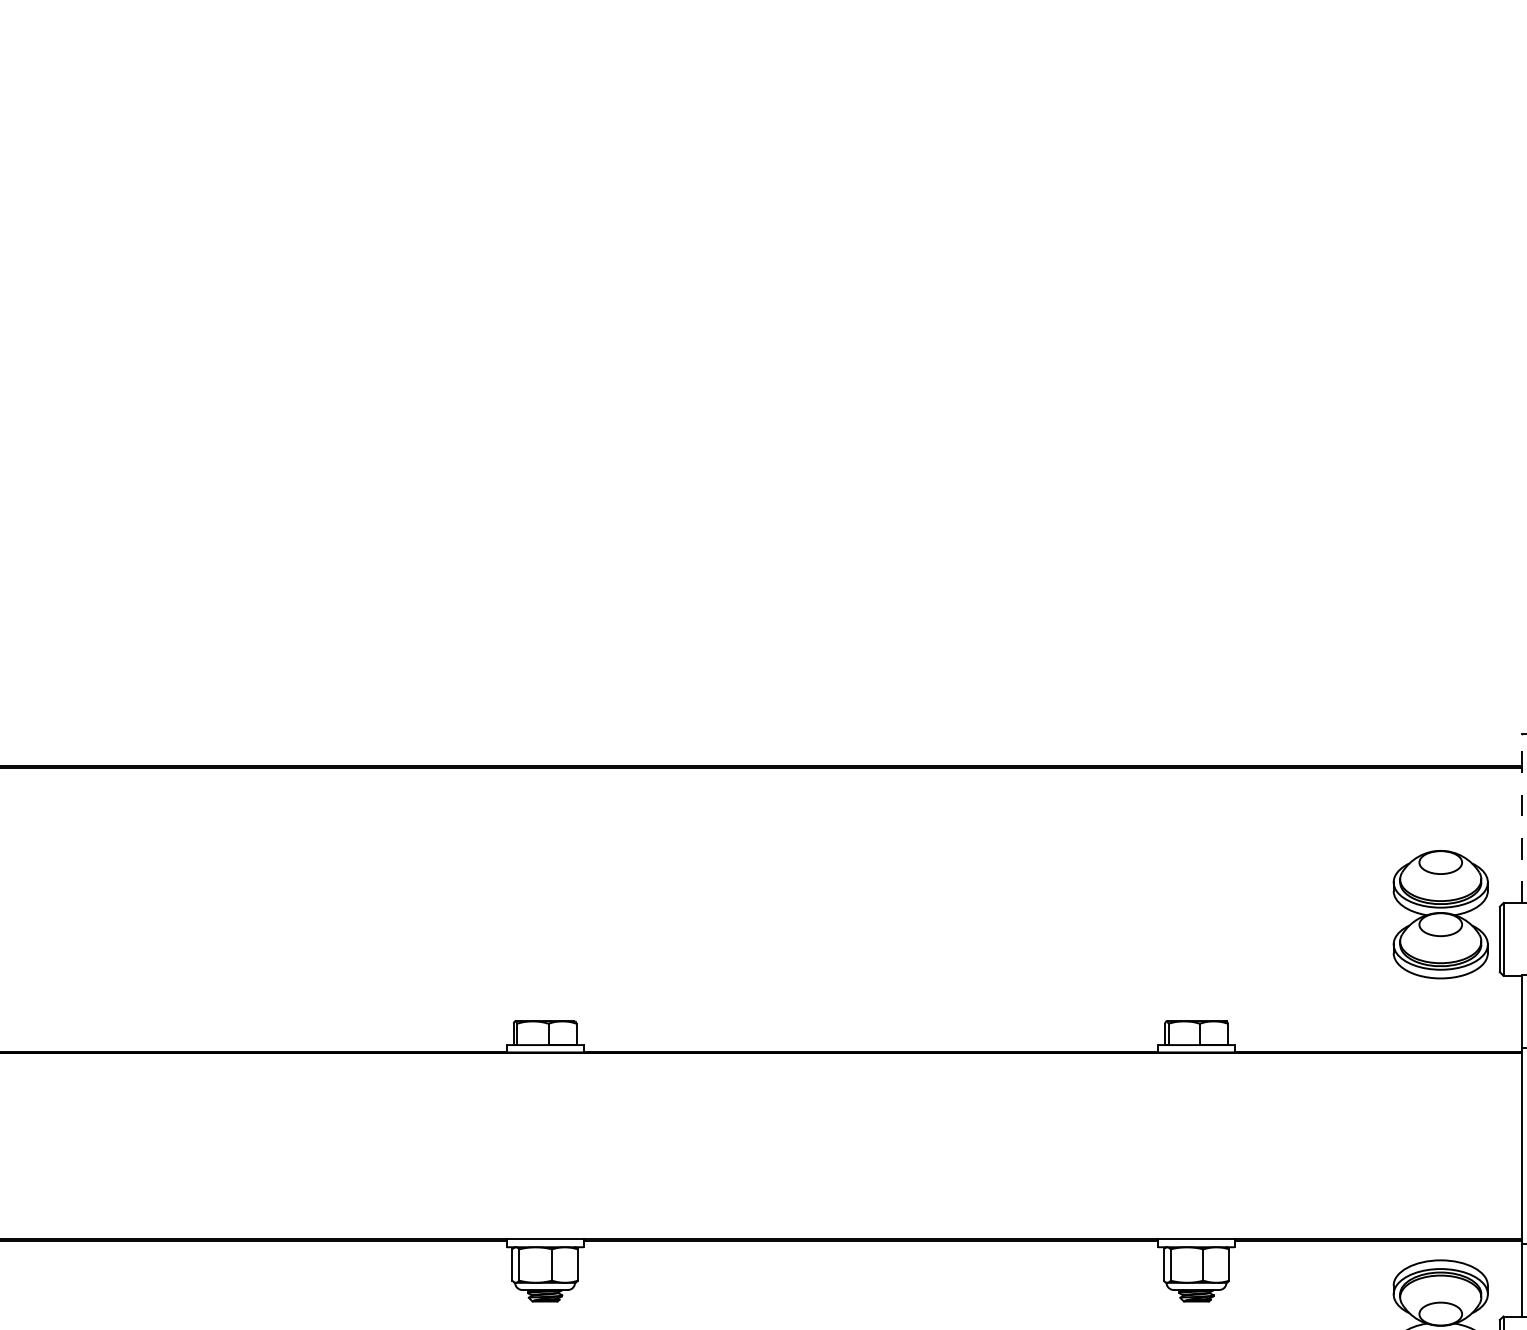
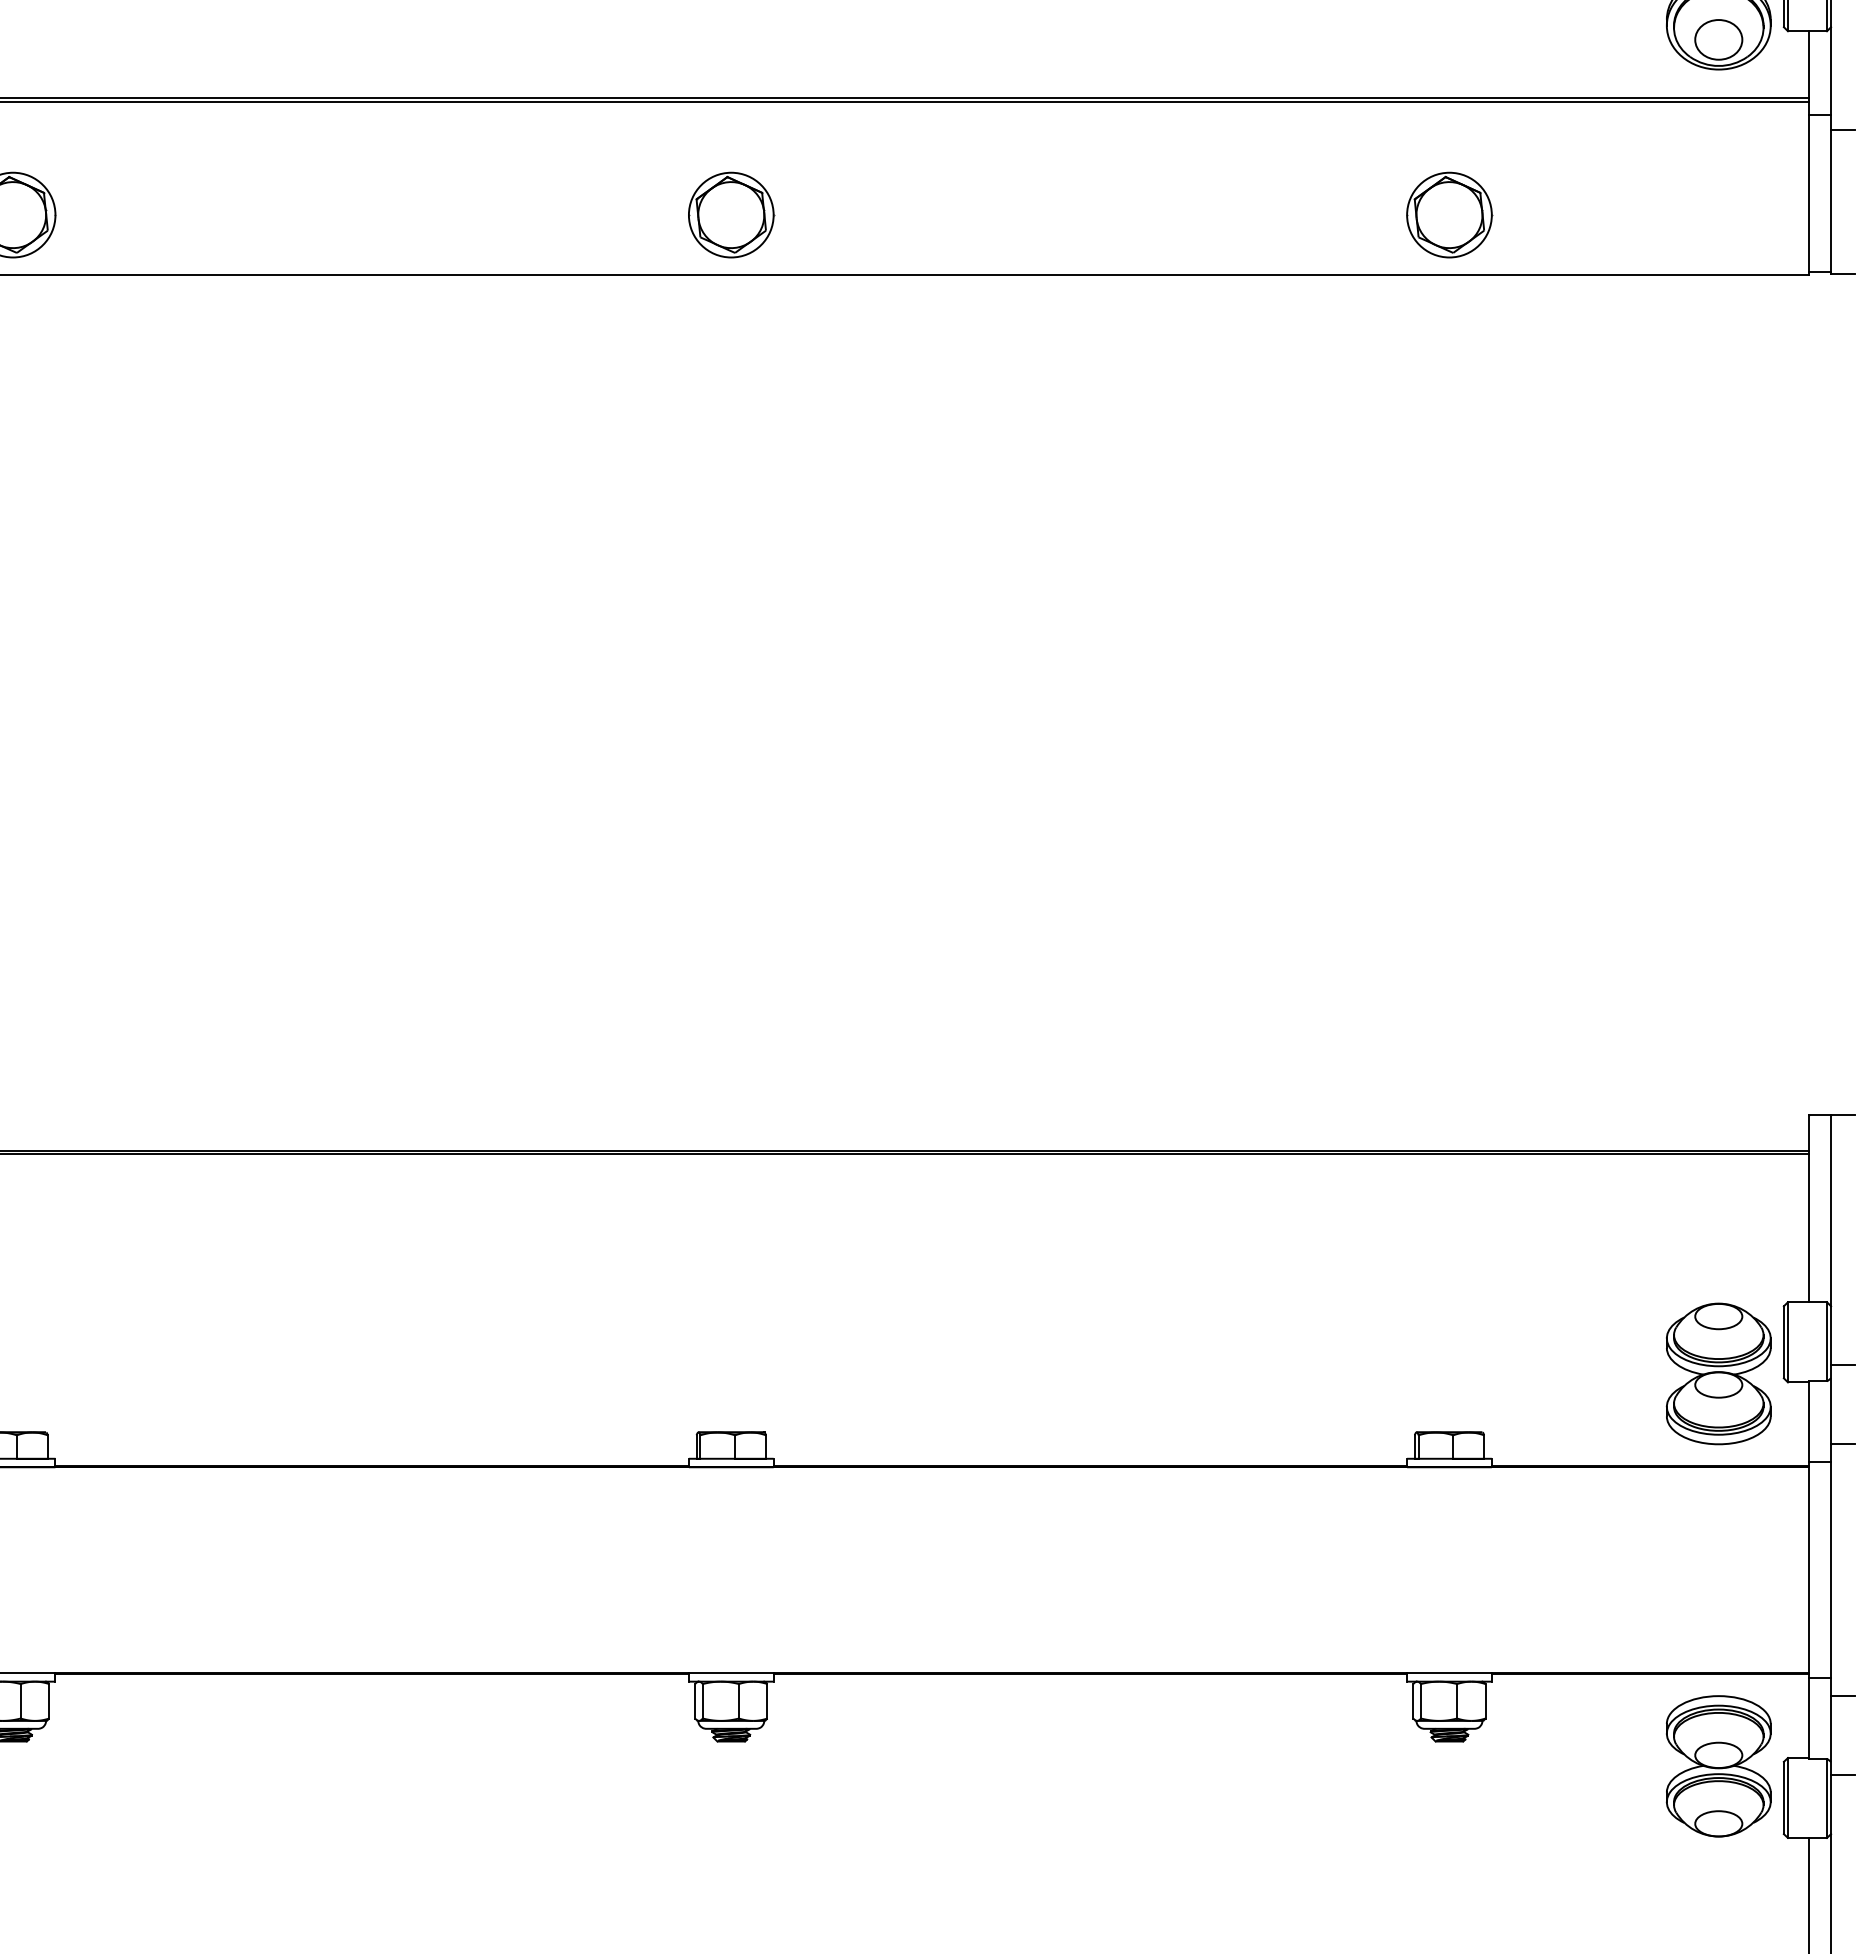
line: (1522, 818) -> (1808, 1208), dashed -> solid
part: (1440, 914) -> (1718, 1373), moved

